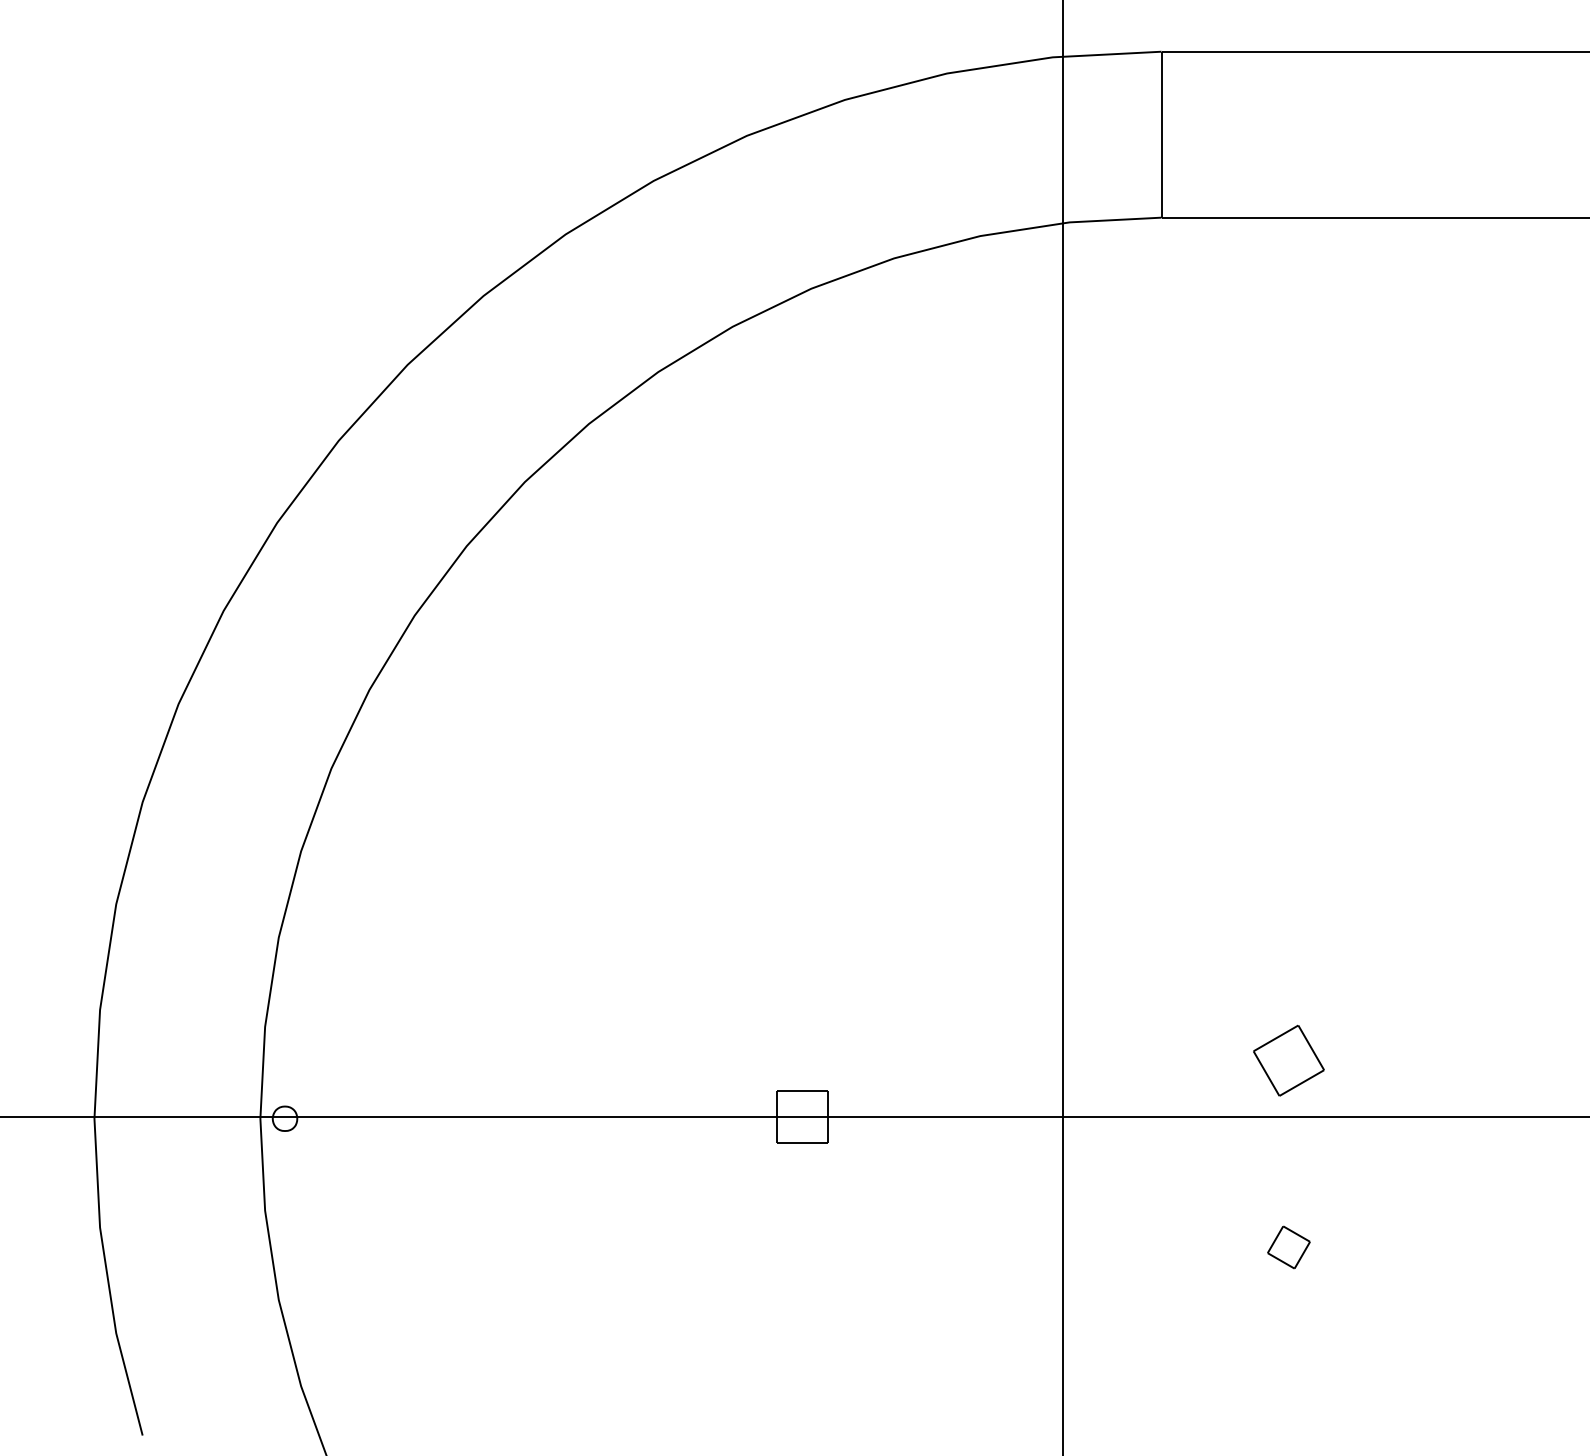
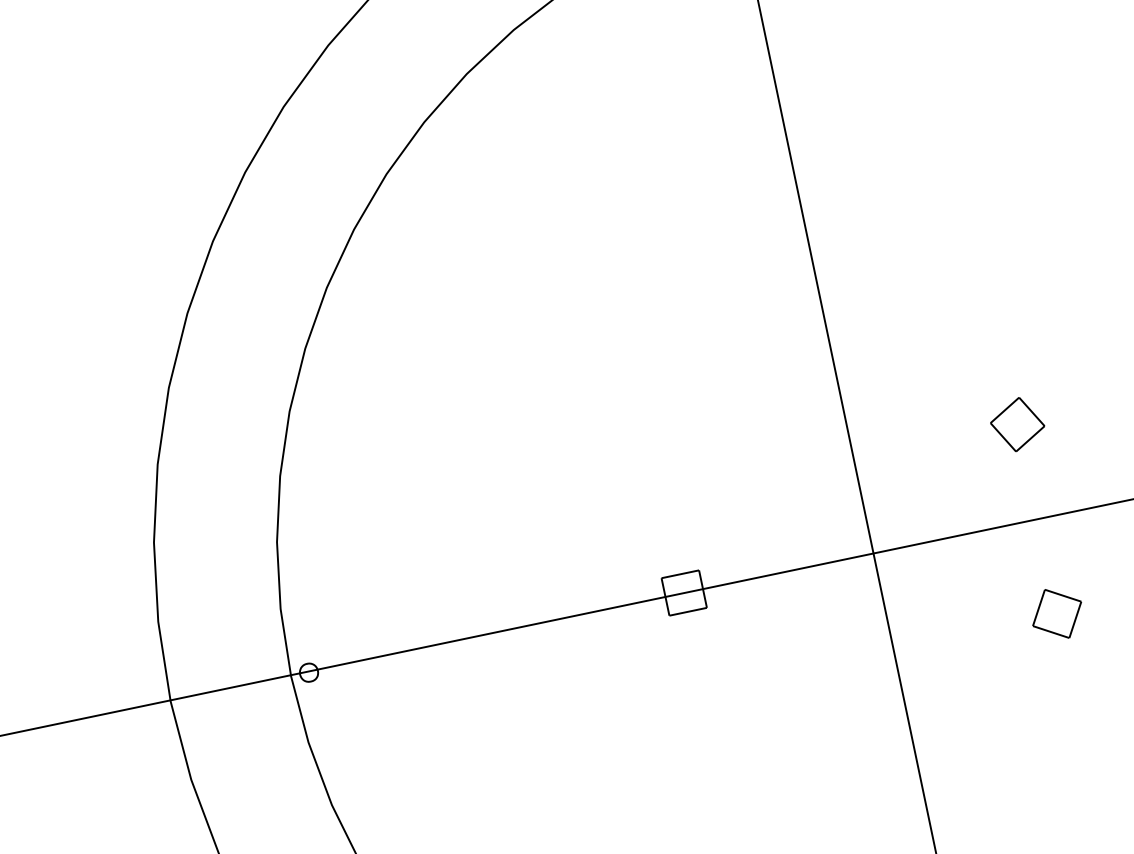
part: (1288, 1060) -> (1017, 424), moved
part: (1288, 1247) -> (1056, 613), size x1.67

